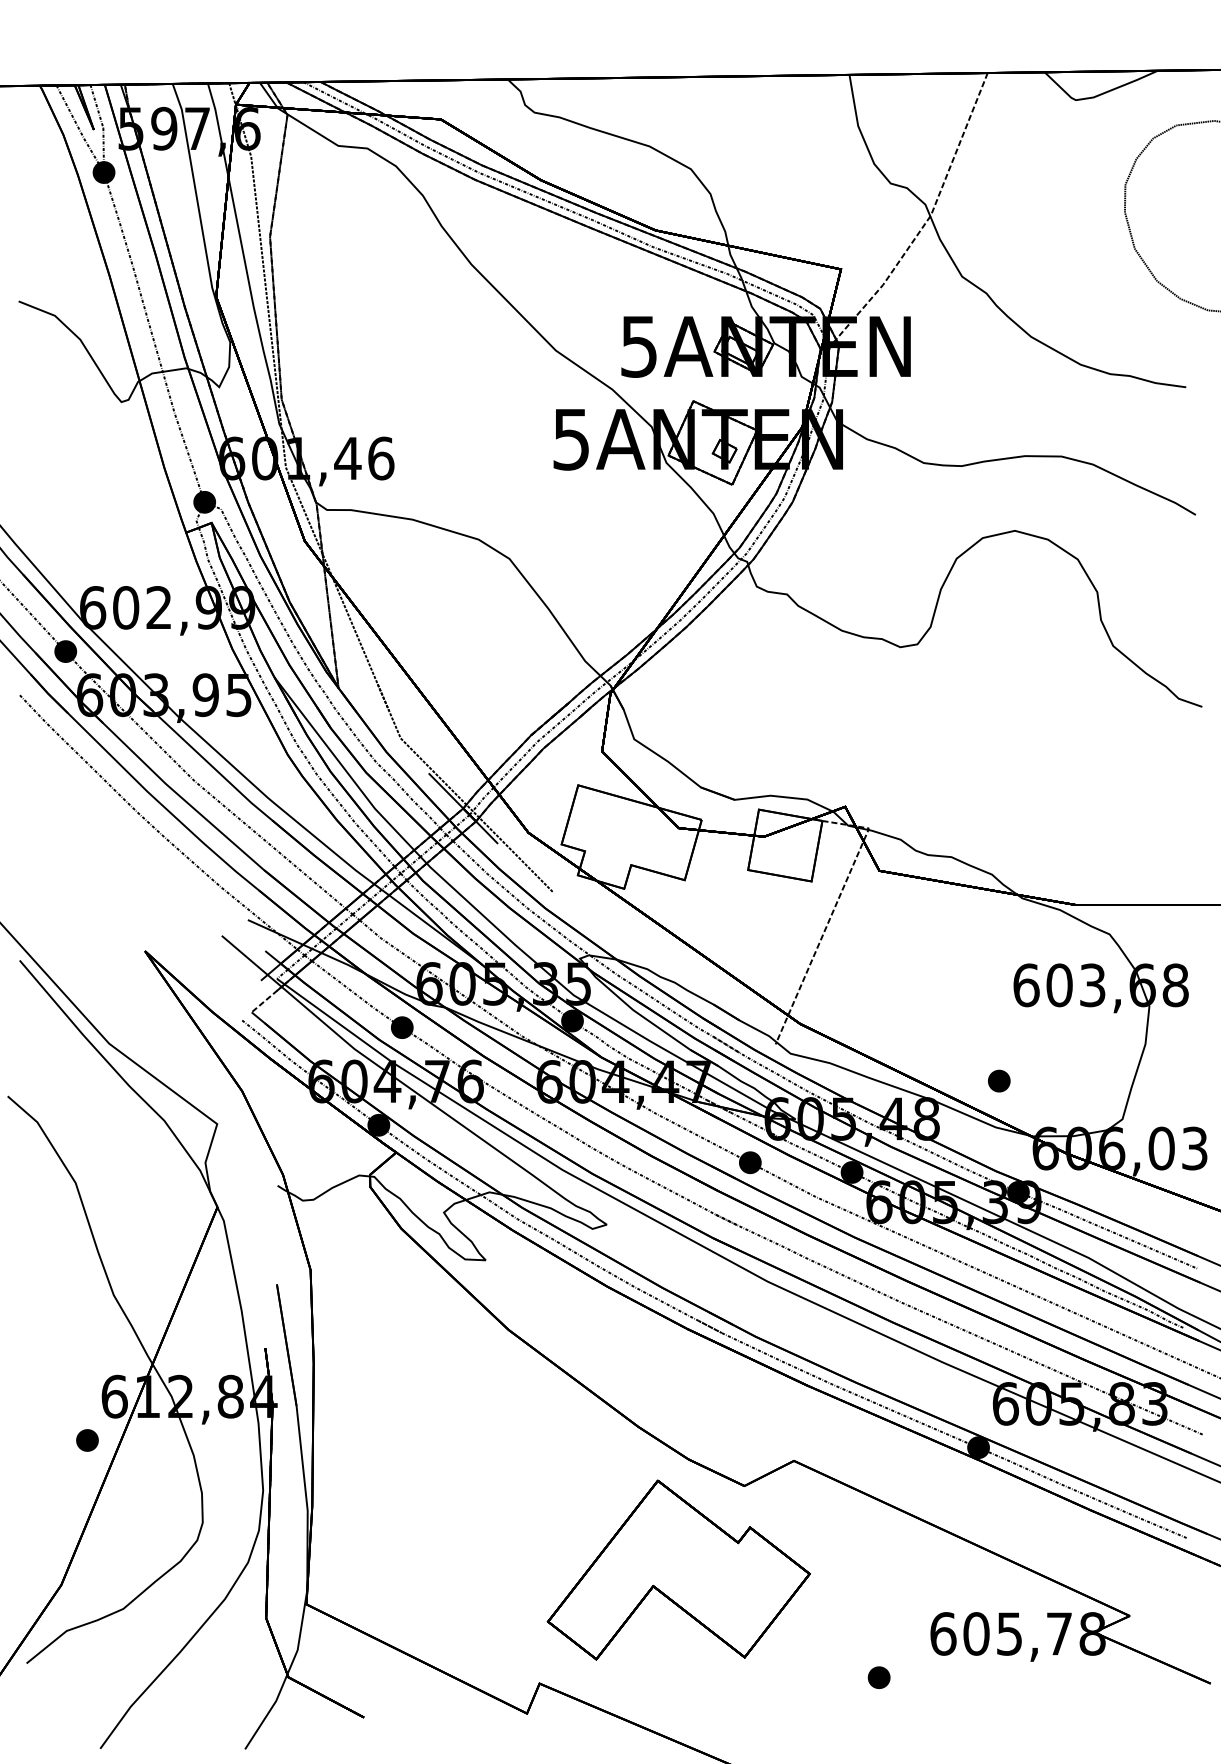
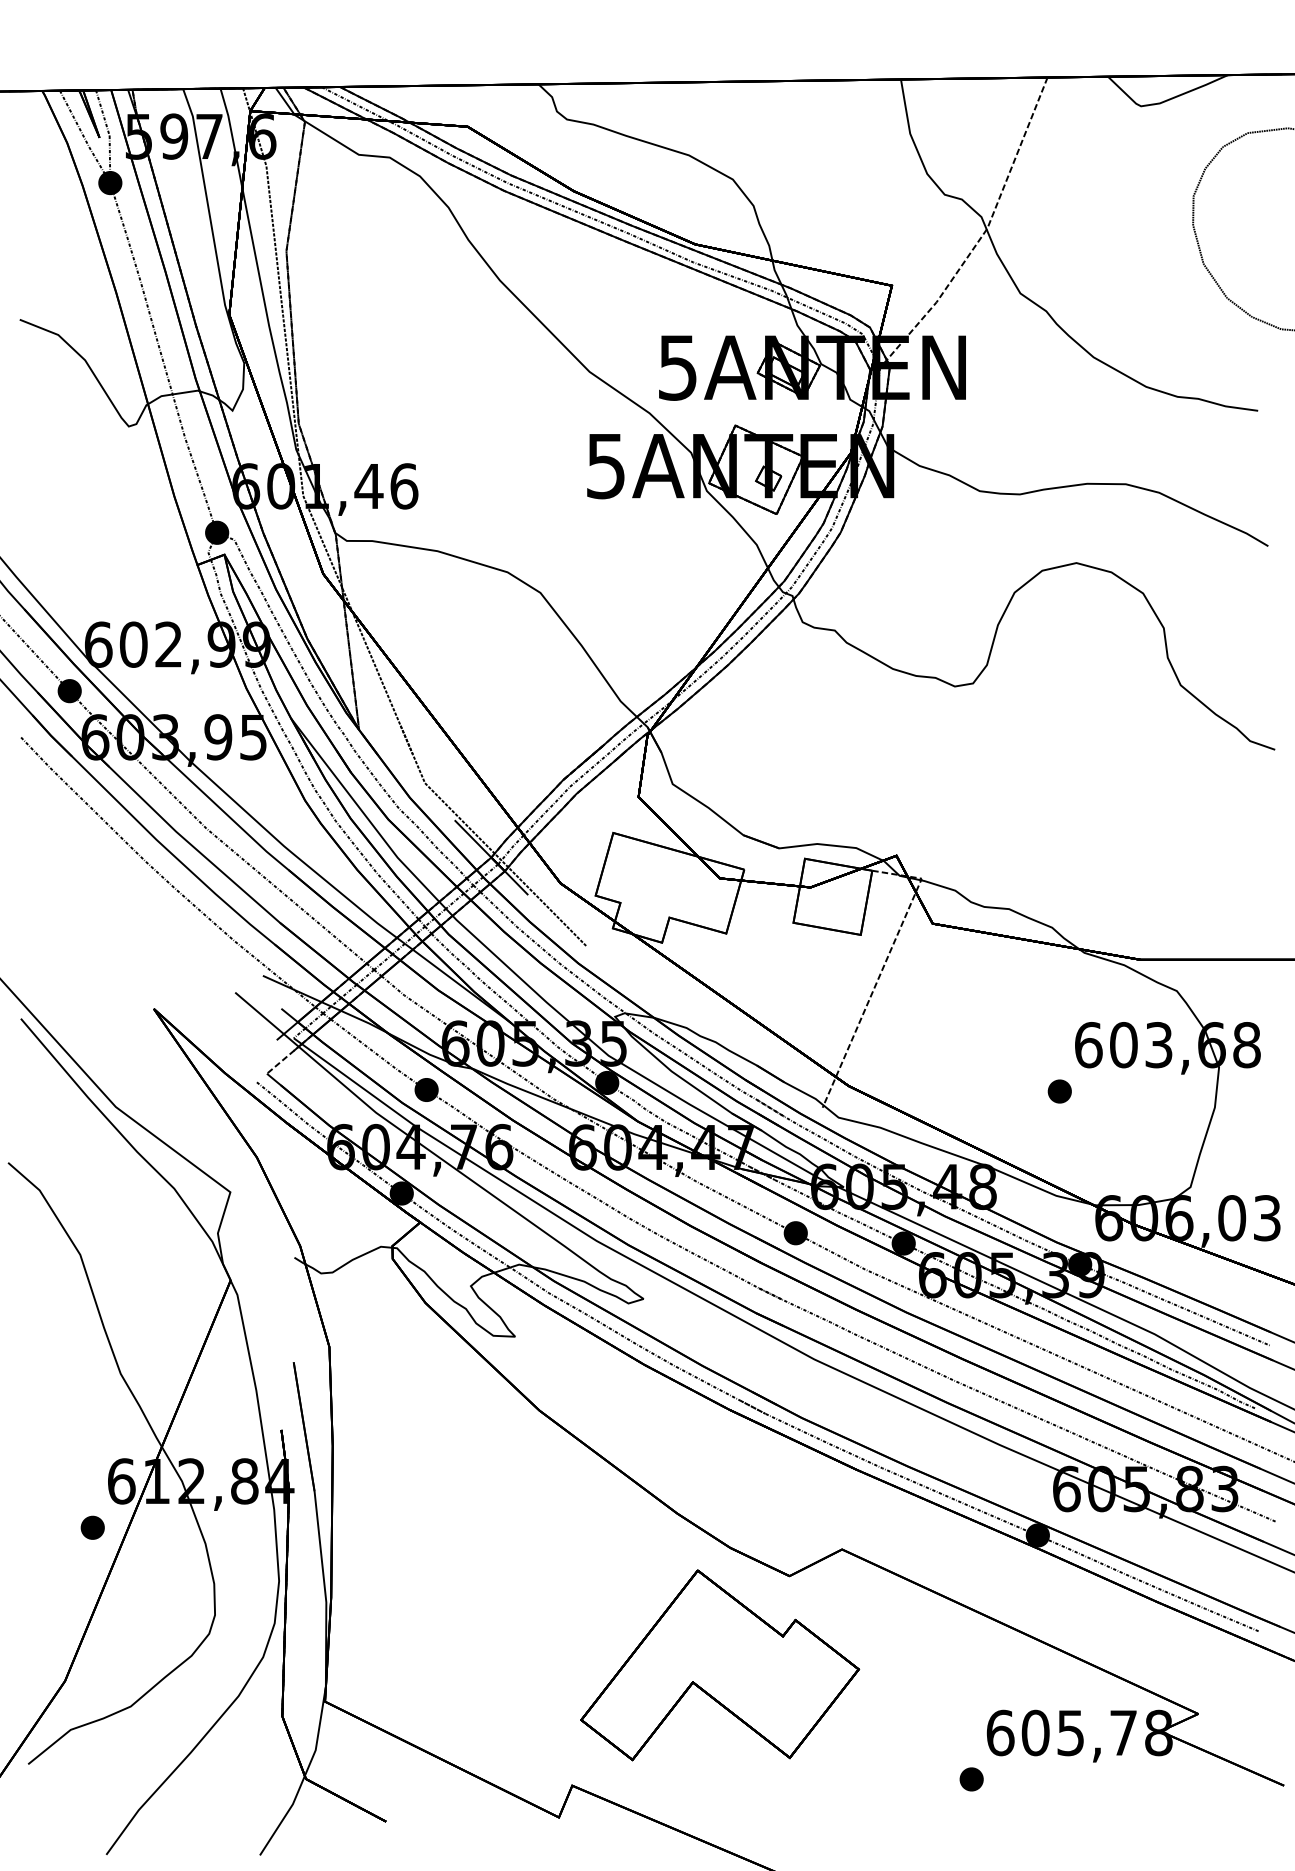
part: (999, 1080) -> (1060, 1090), moved
part: (878, 1677) -> (970, 1779), moved

